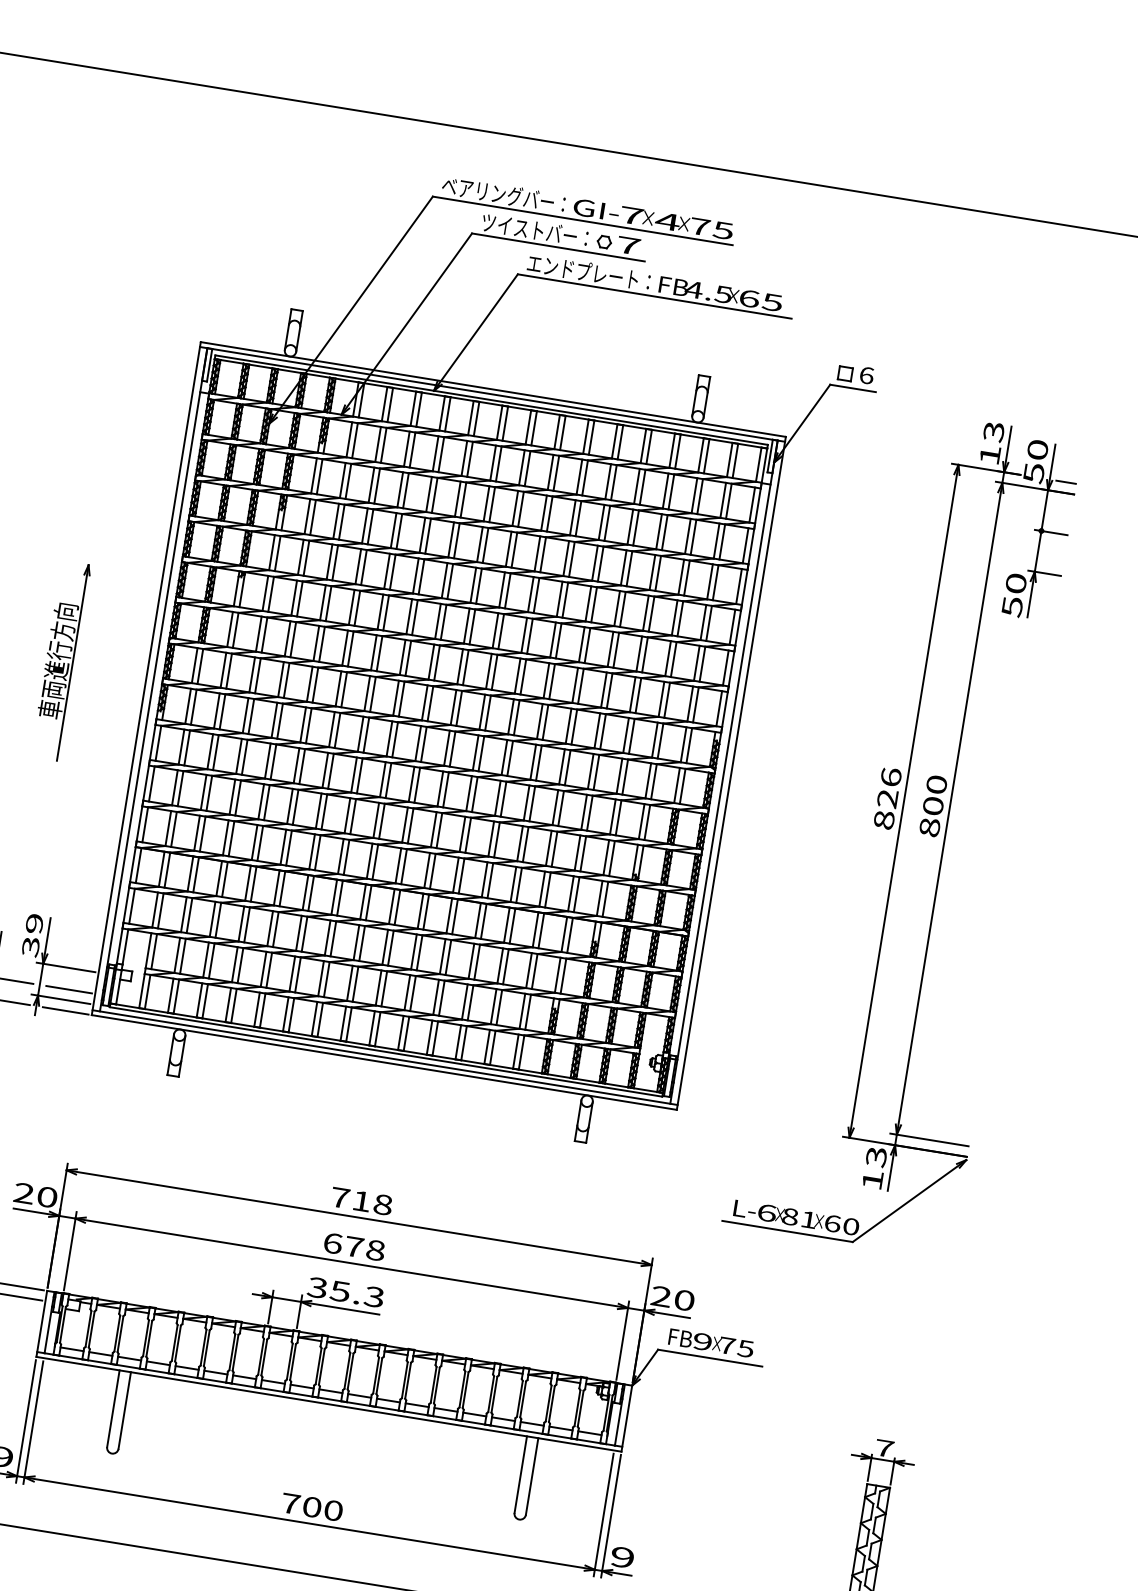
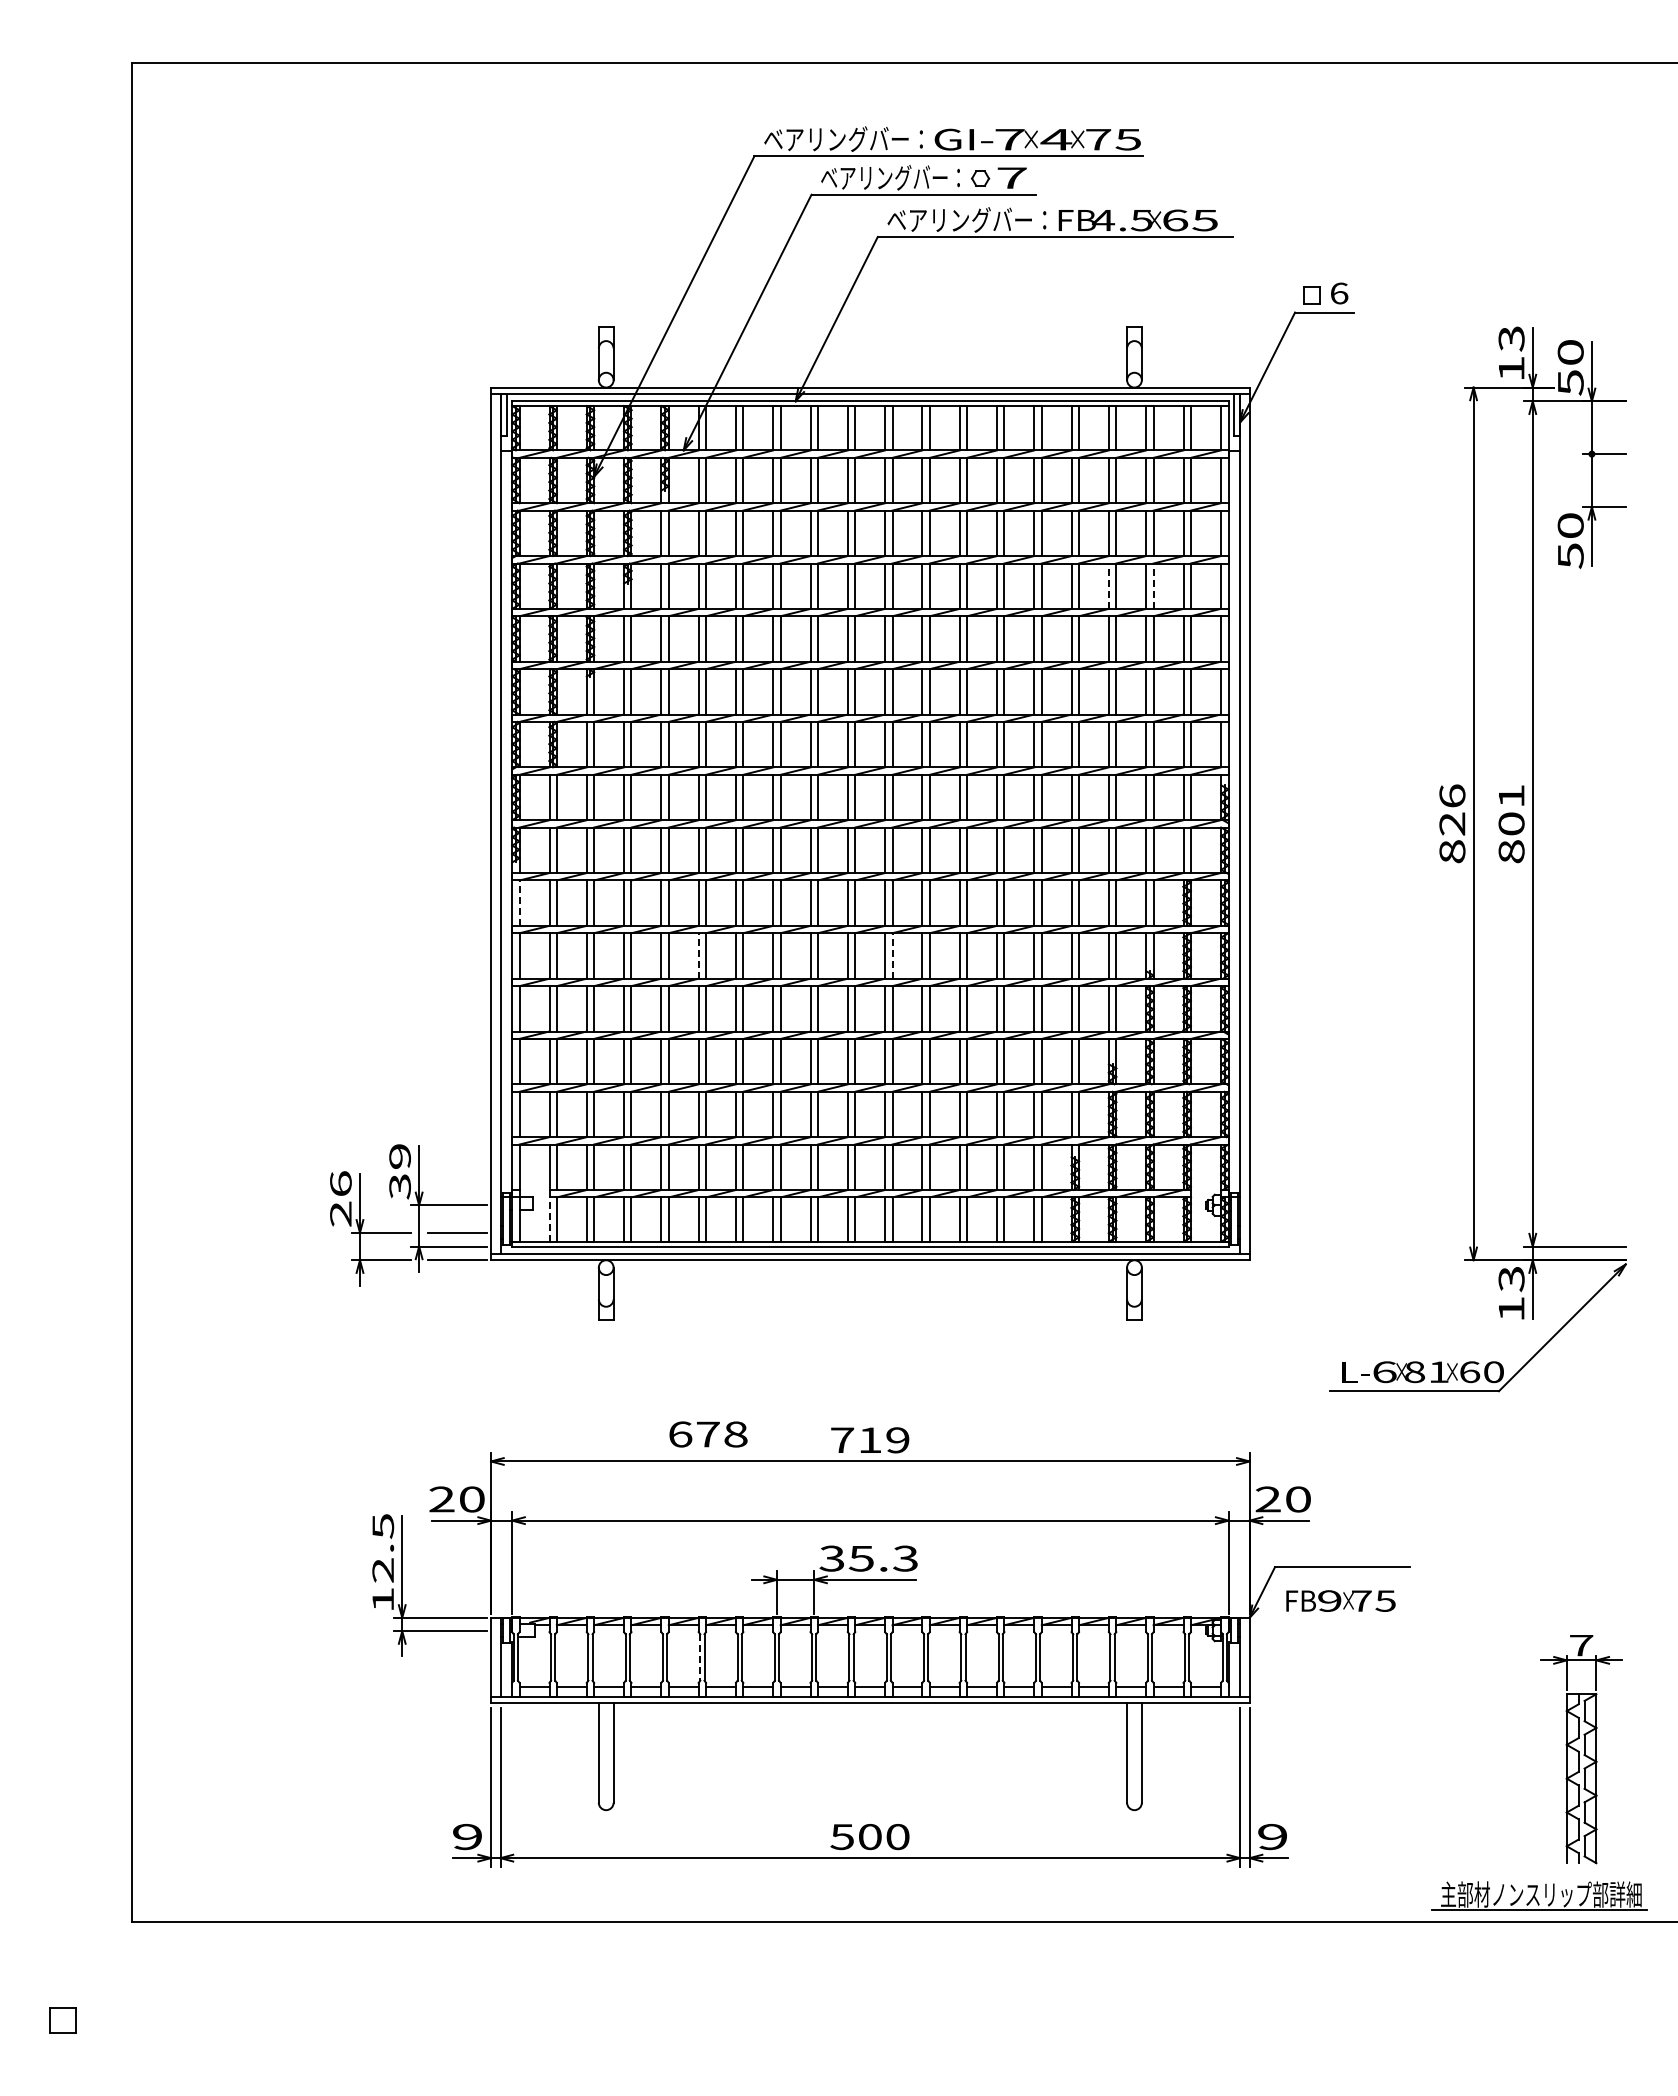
text: (535, 230) -> (890, 177), ツイストバー： -> ベアリングバー：
text: (583, 271) -> (959, 219), エンドプレート： -> ベアリングバー：
line: (1065, 482) -> (1612, 387), removed
line: (652, 572) -> (1108, 586), solid -> dashed
line: (686, 578) -> (1153, 586), solid -> dashed
part: (60, 660) -> (379, 818), removed
line: (158, 743) -> (519, 903), solid -> dashed
text: (936, 784) -> (1511, 795), 800 -> 801
line: (289, 806) -> (698, 955), solid -> dashed
line: (439, 830) -> (892, 955), solid -> dashed
line: (142, 991) -> (549, 1219), solid -> dashed
text: (382, 1204) -> (897, 1440), 718 -> 719
text: (354, 1247) -> (708, 1434), moved
text: (711, 1342) -> (1340, 1600), moved
line: (203, 1347) -> (700, 1657), solid -> dashed
text: (290, 1504) -> (842, 1837), 700 -> 500

